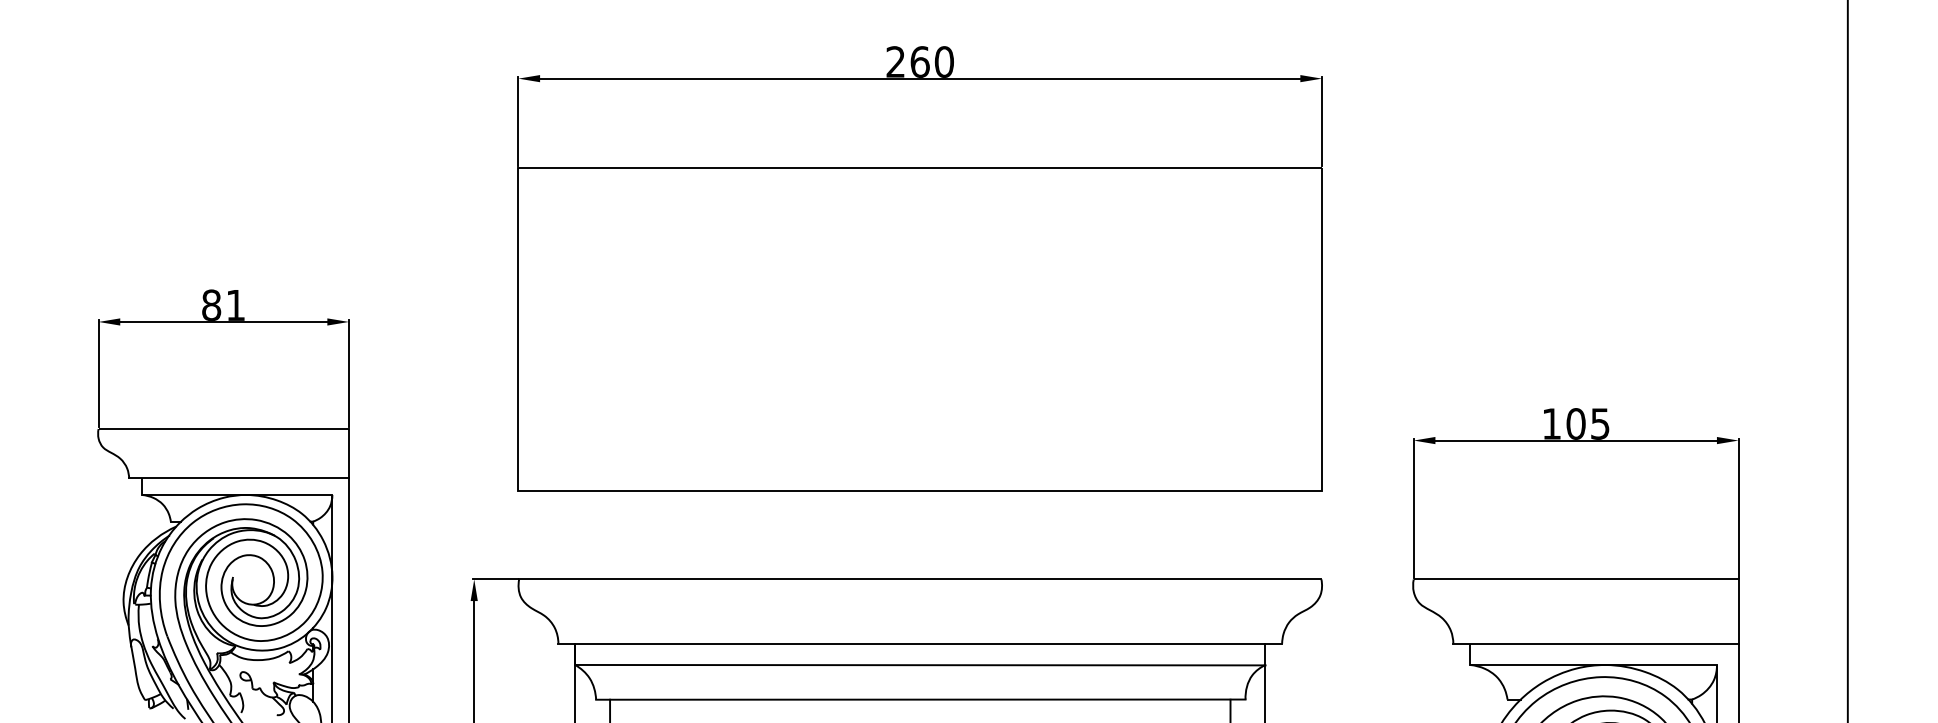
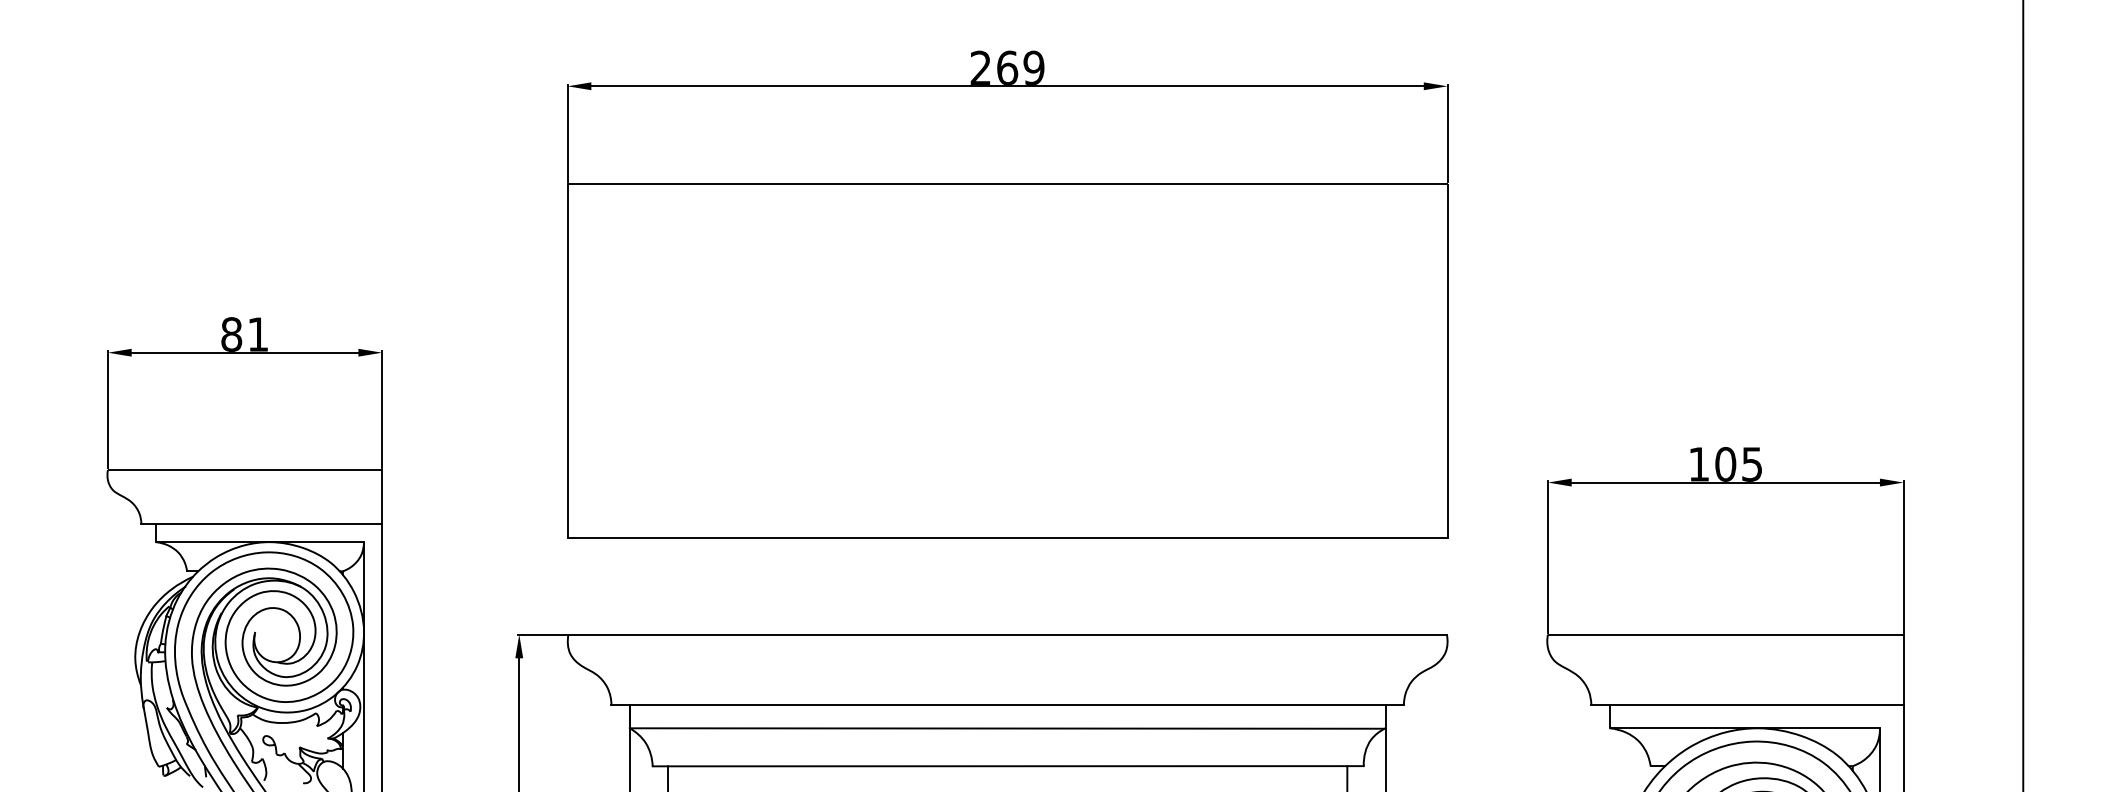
text: (943, 61) -> (1033, 67), 260 -> 269

